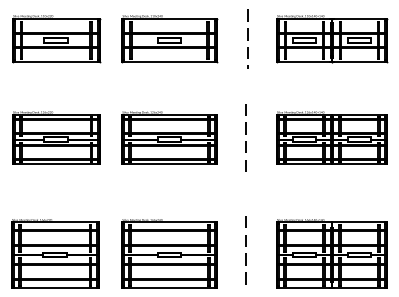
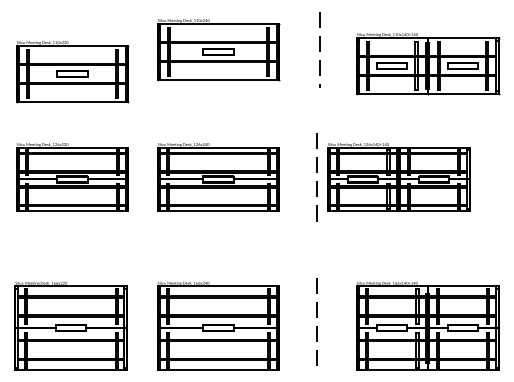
part: (56, 39) -> (72, 72), moved
part: (332, 39) -> (428, 64), moved
part: (331, 138) -> (398, 177), moved

